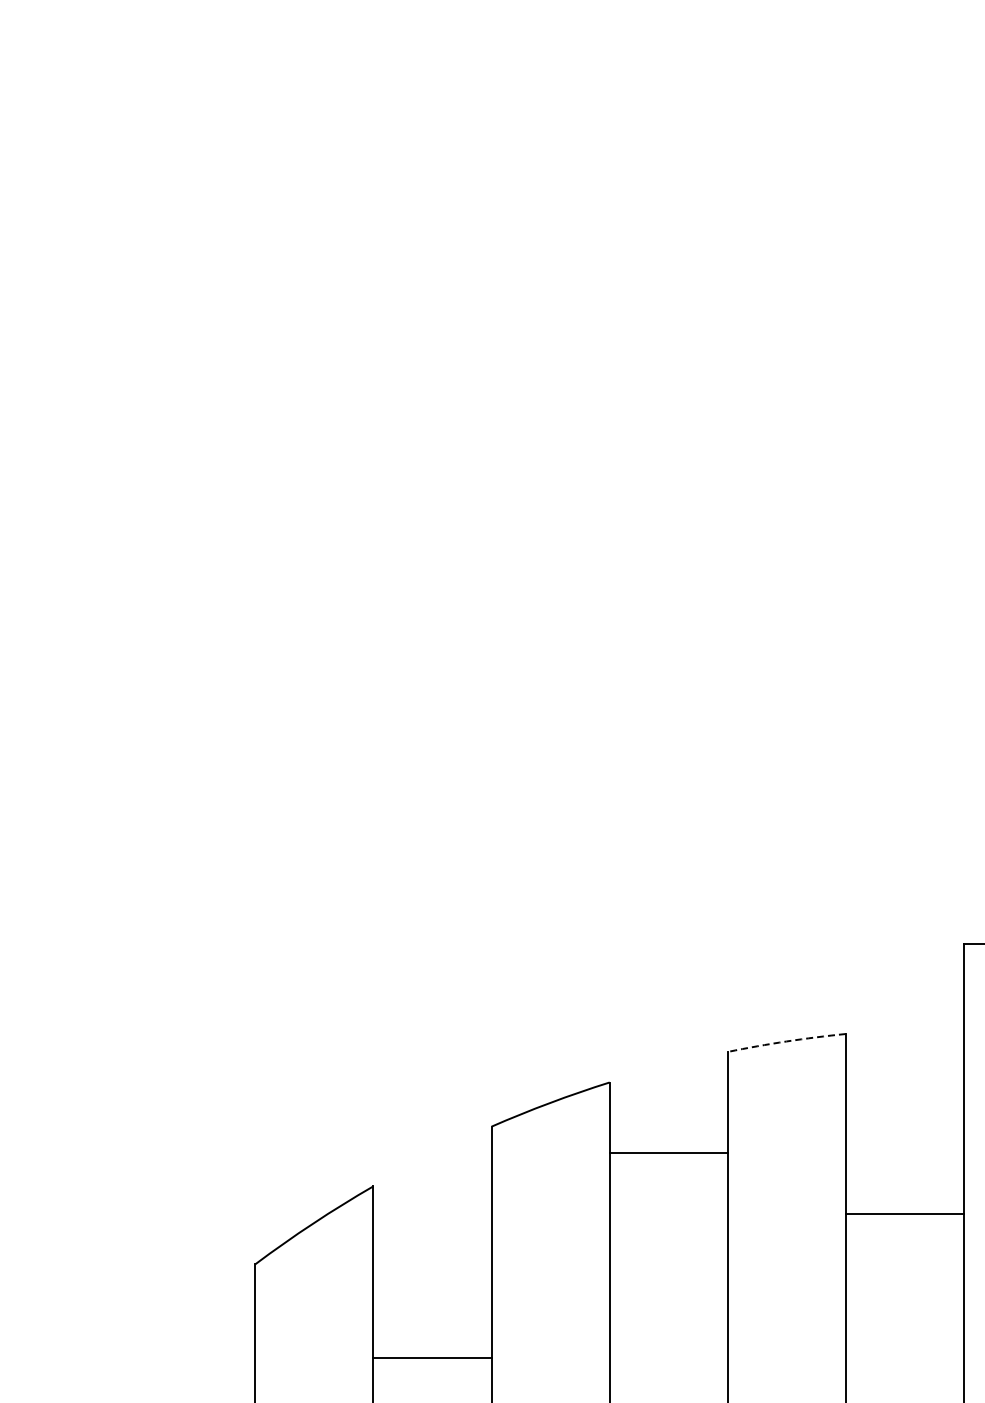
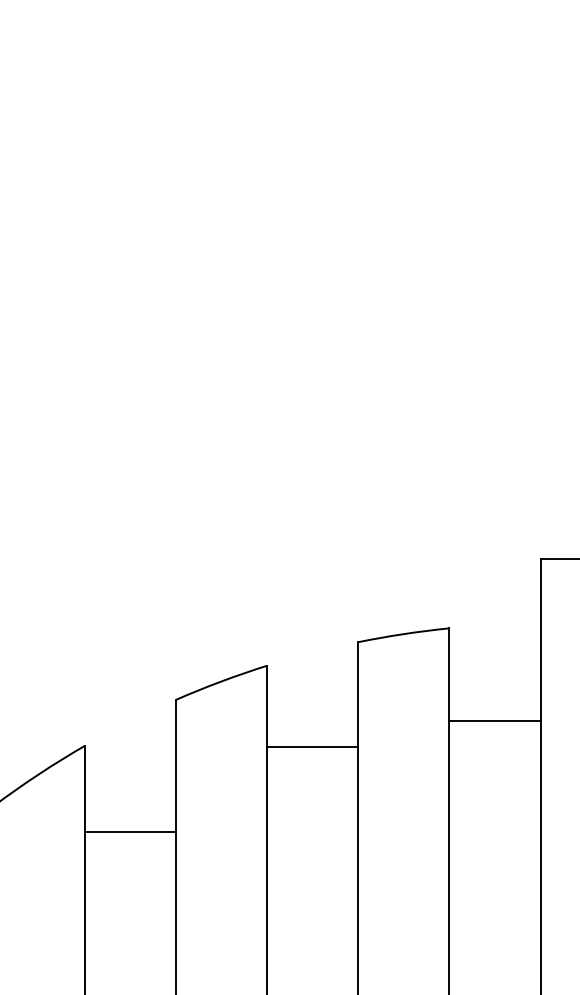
arc: (786, 1041) -> (403, 634), dashed -> solid
line: (668, 1153) -> (312, 747), moved
line: (904, 1213) -> (494, 721), moved
line: (432, 1358) -> (130, 832), moved

